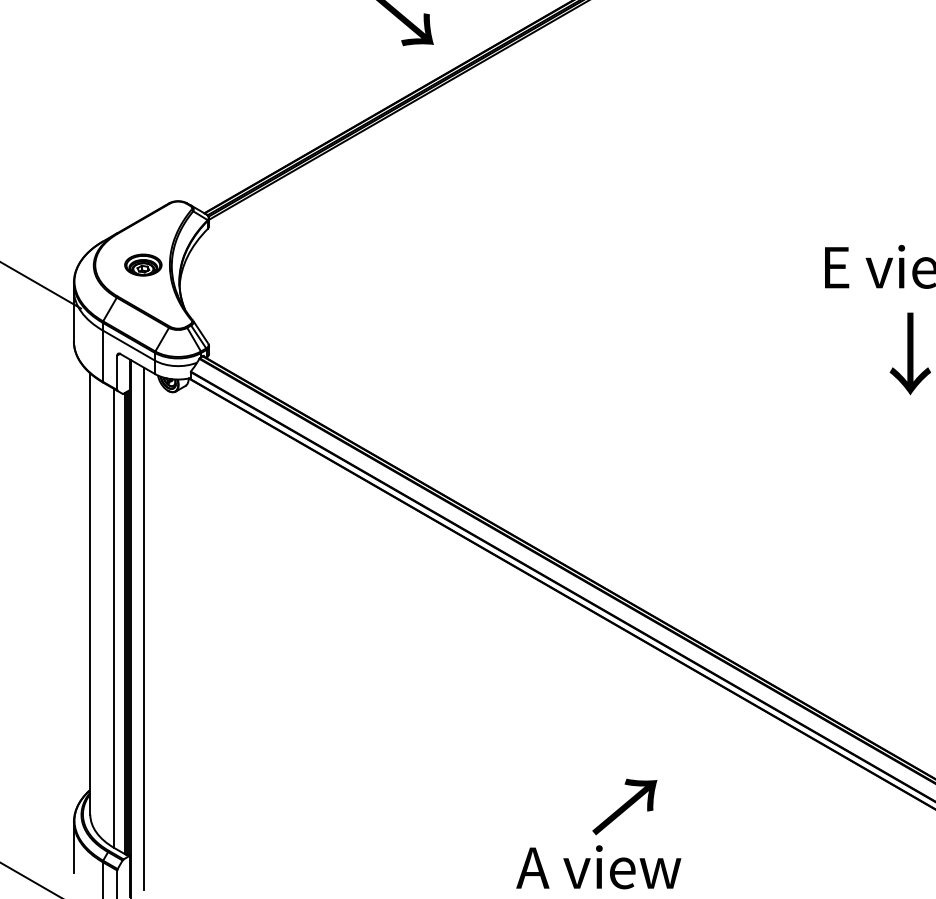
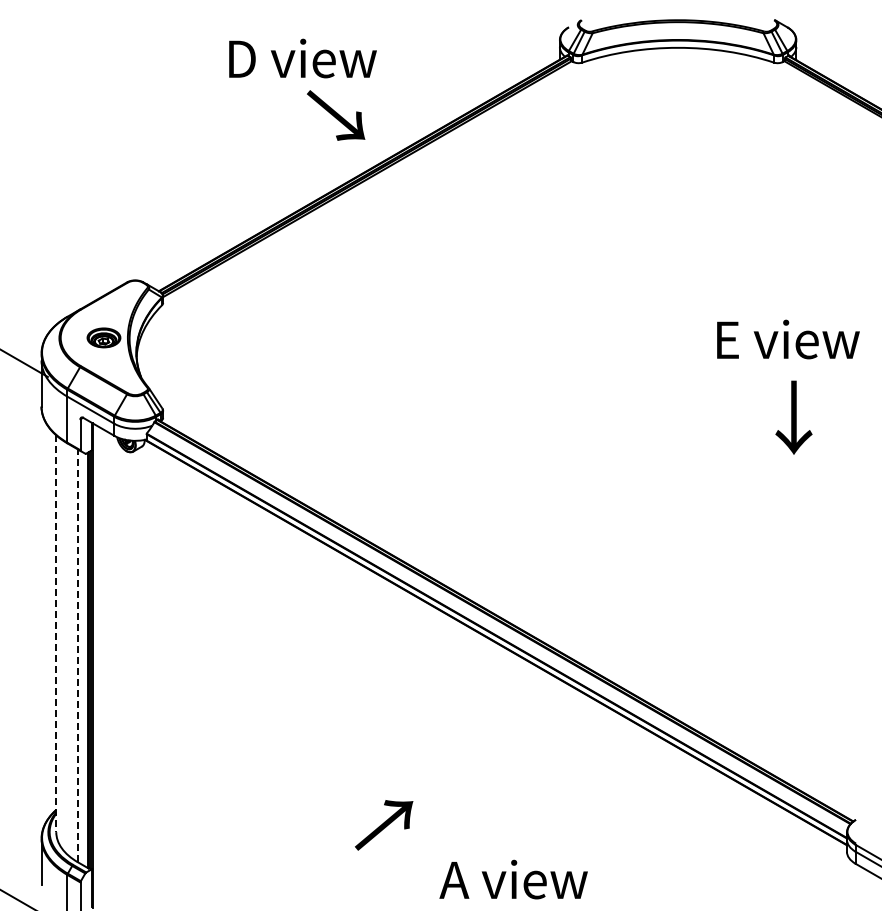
line: (90, 594) -> (56, 634), solid -> dashed
line: (113, 618) -> (77, 655), solid -> dashed
line: (143, 629) -> (104, 665), removed
text: (625, 807) -> (384, 825), moved

